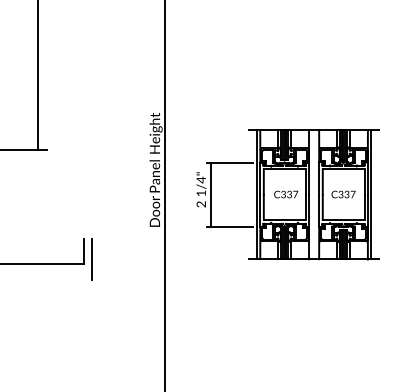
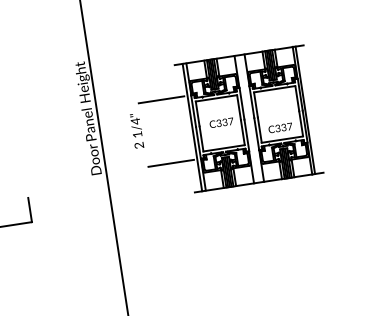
line: (211, 194) -> (147, 134), removed
text: (343, 194) -> (280, 128), moved
line: (91, 259) -> (39, 216), removed

